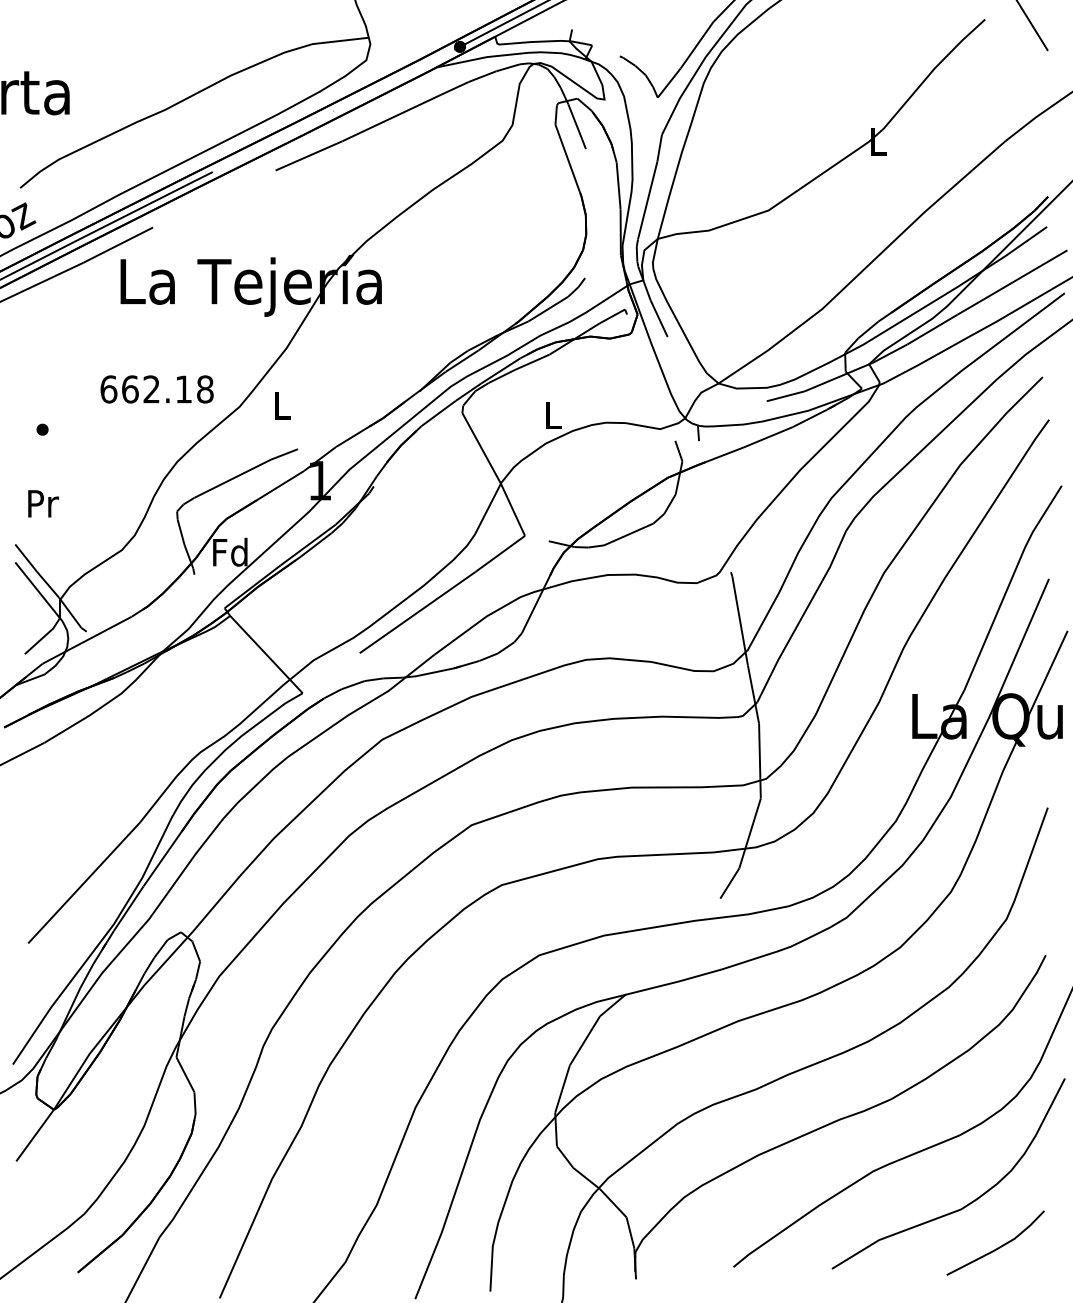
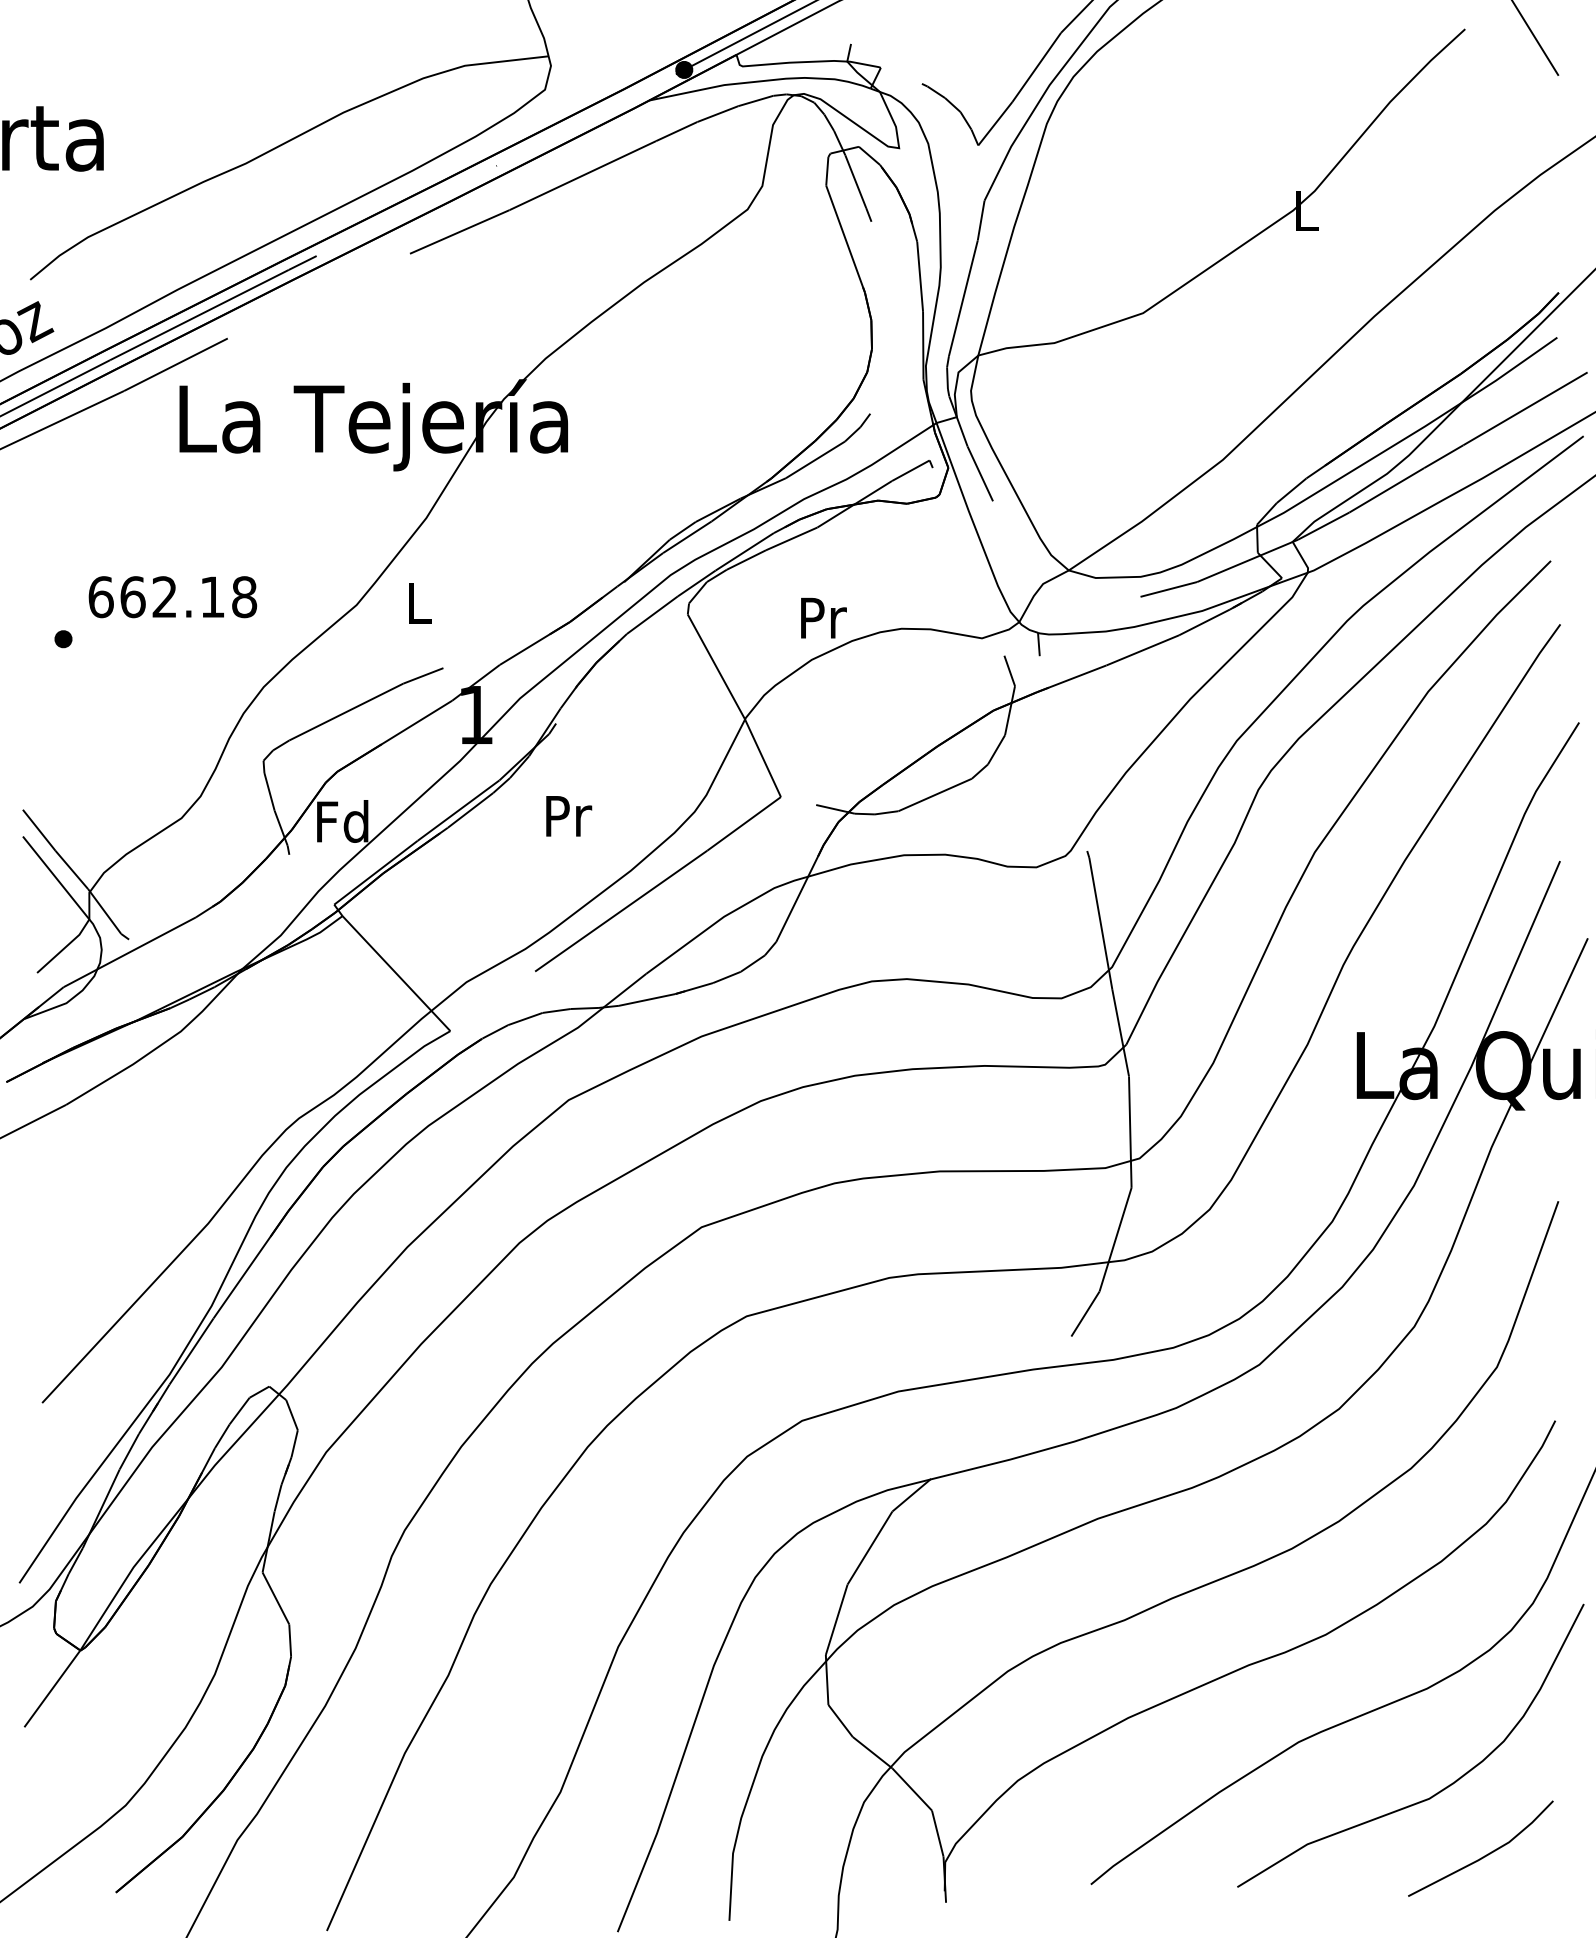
text: (156, 389) -> (171, 597), moved
text: (553, 415) -> (823, 618), L -> Pr
text: (43, 503) -> (568, 815), moved

